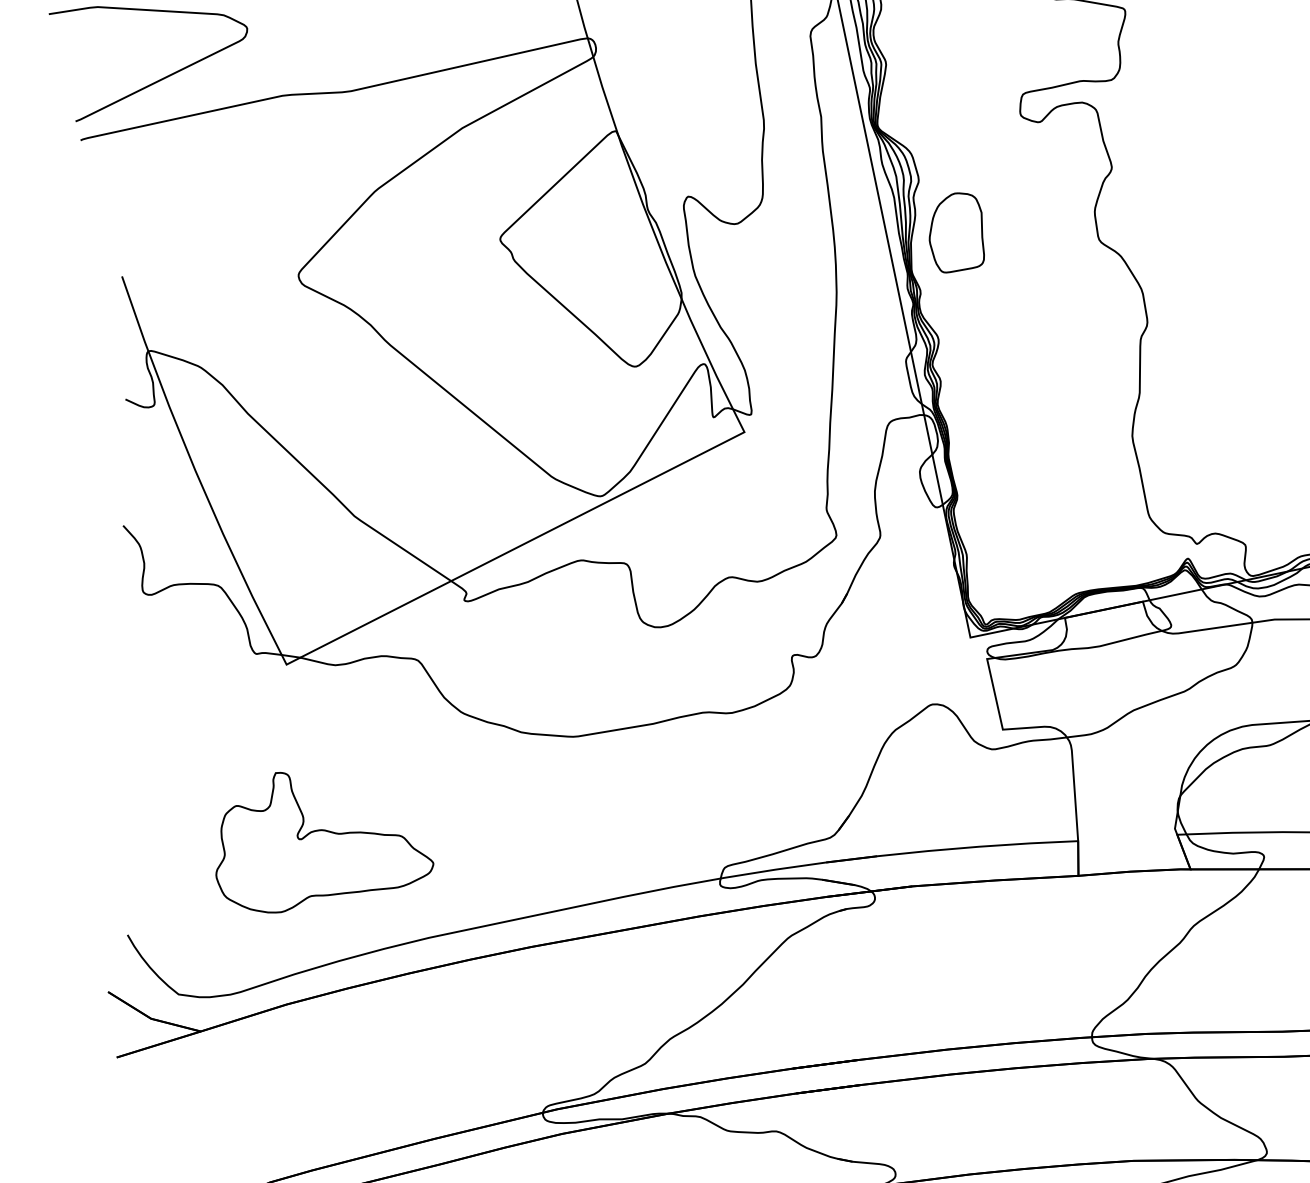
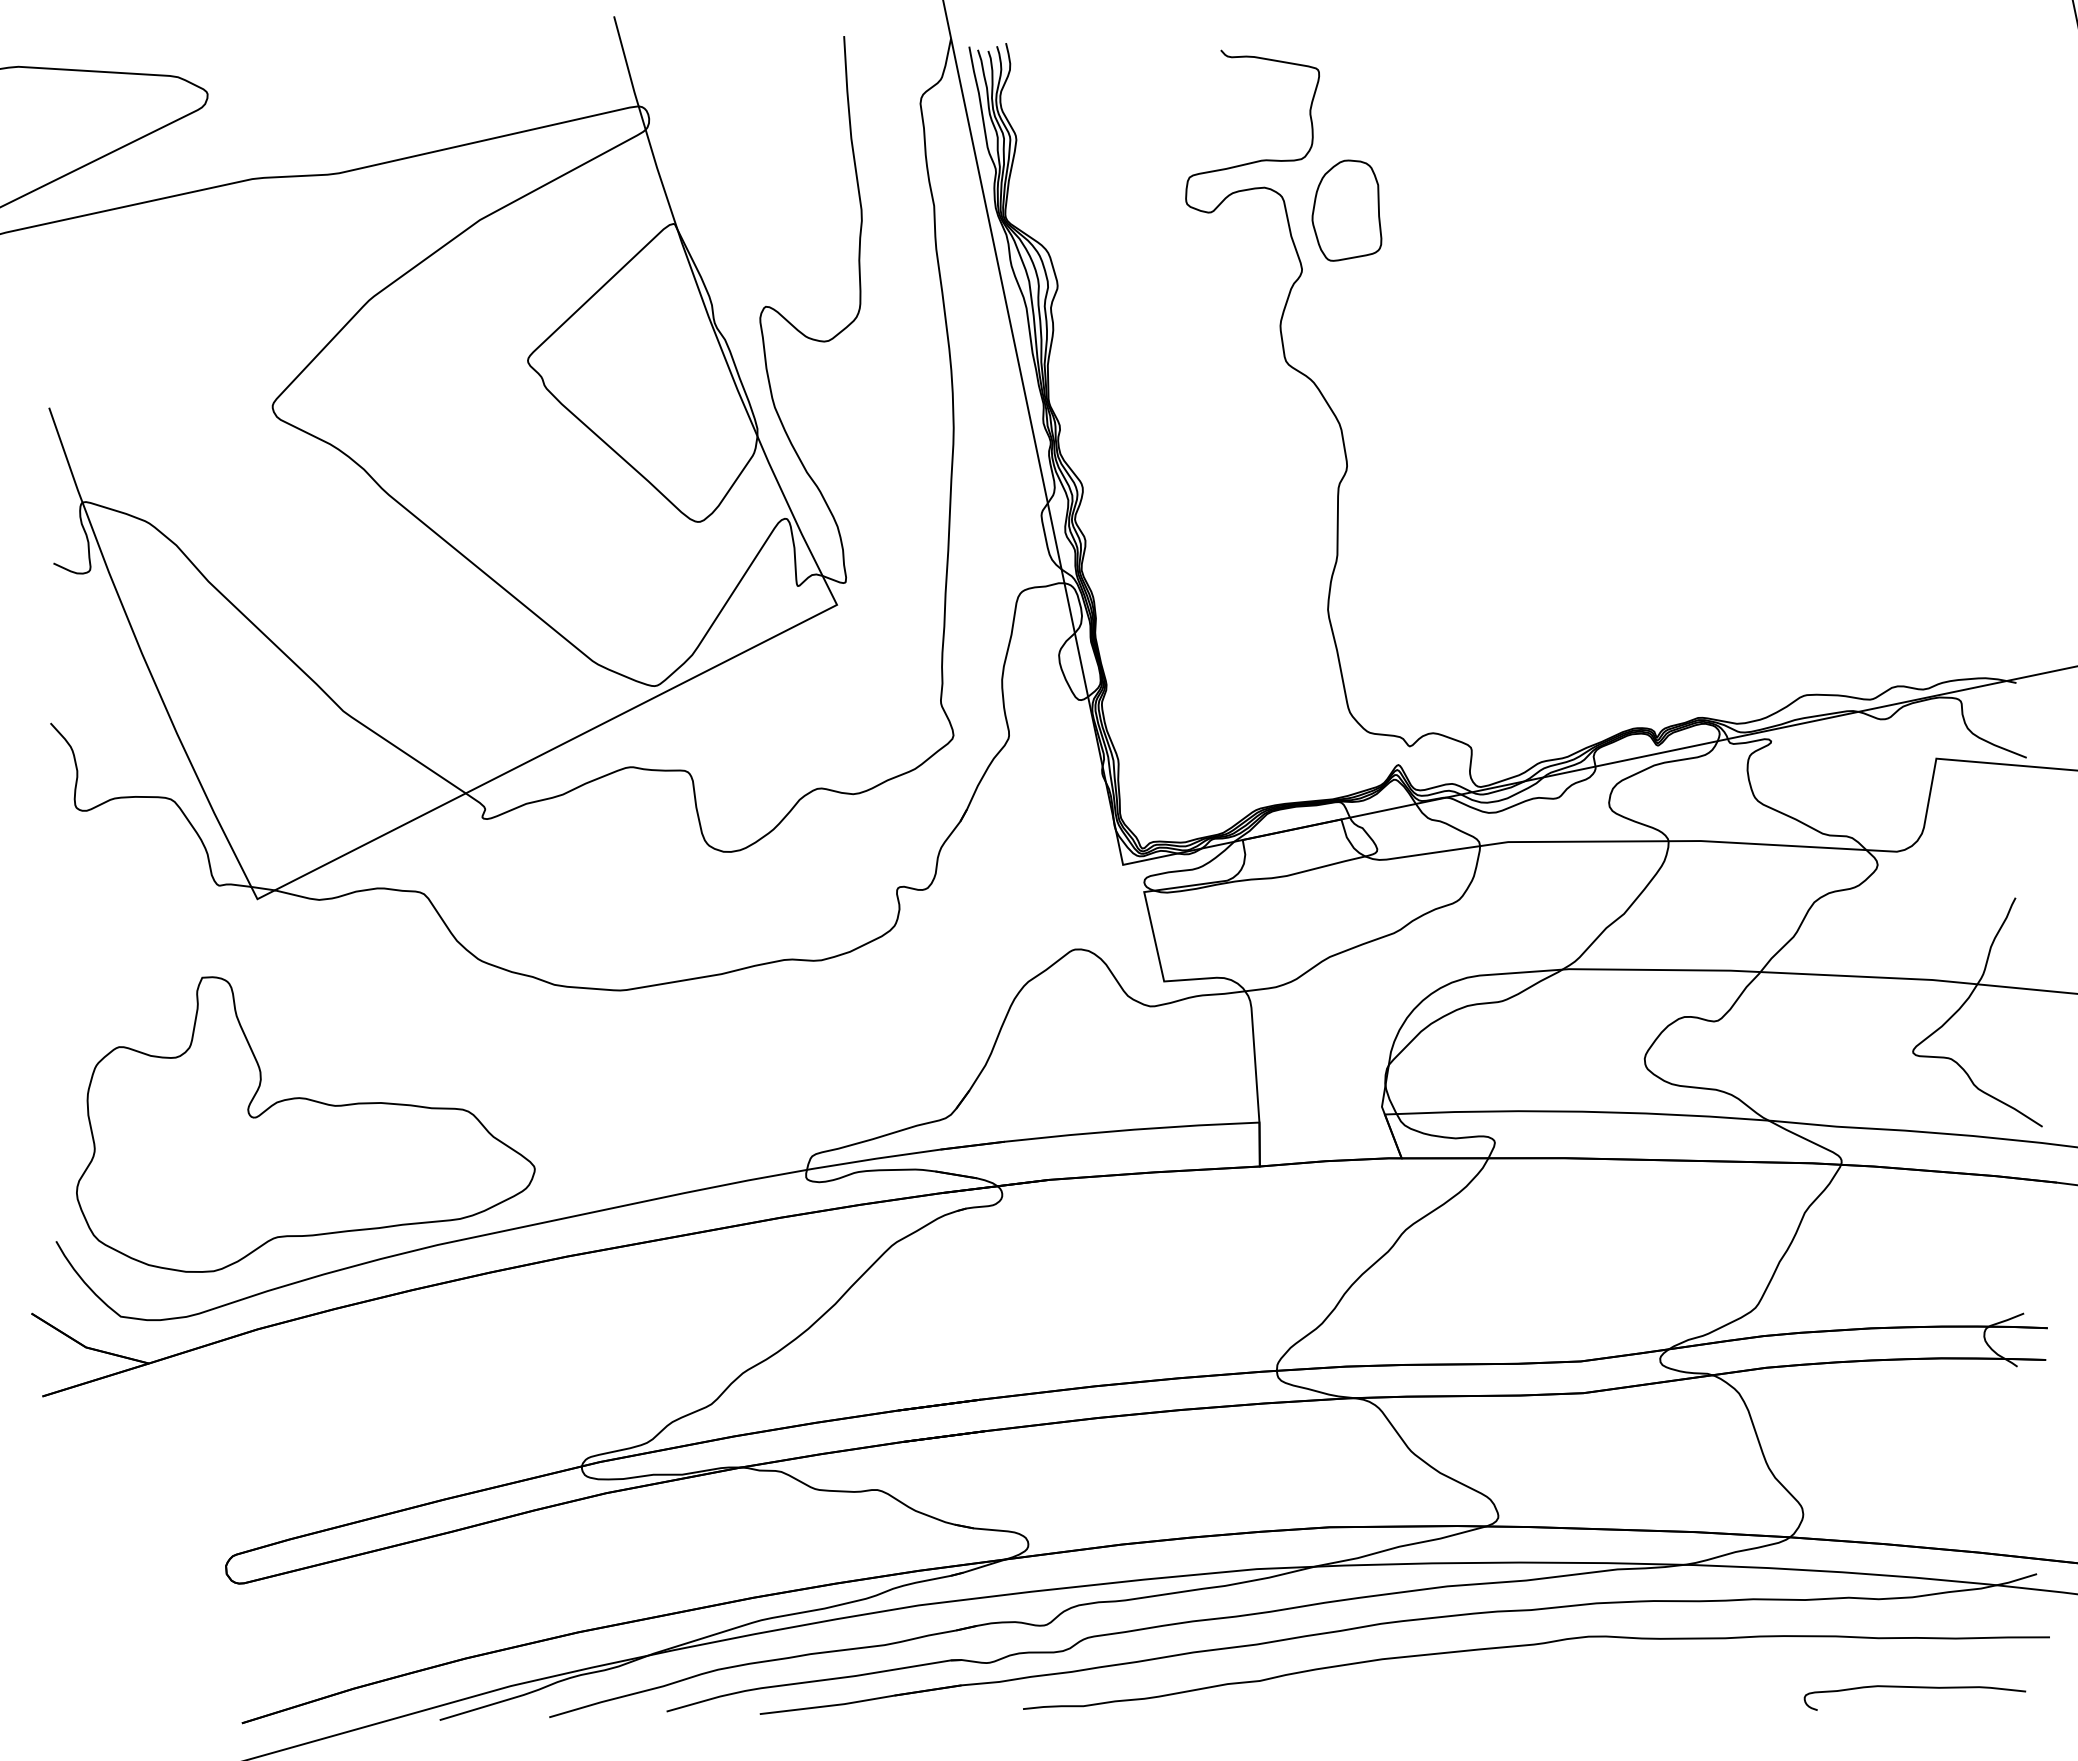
part: (956, 232) -> (1346, 210), moved
part: (324, 842) -> (305, 1124), size x1.67

